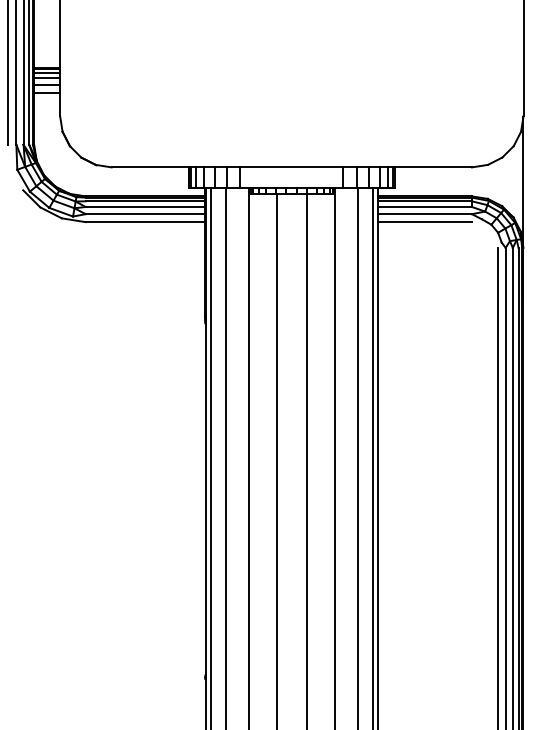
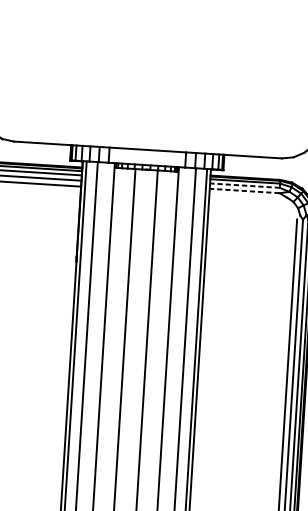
line: (424, 207) -> (244, 186), solid -> dashed
line: (424, 214) -> (244, 191), solid -> dashed
line: (424, 222) -> (243, 197), removed

